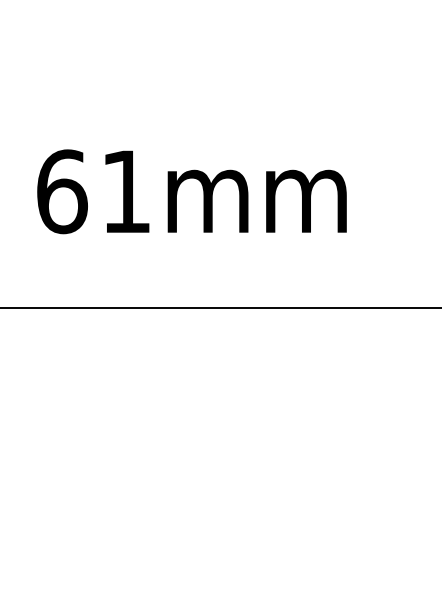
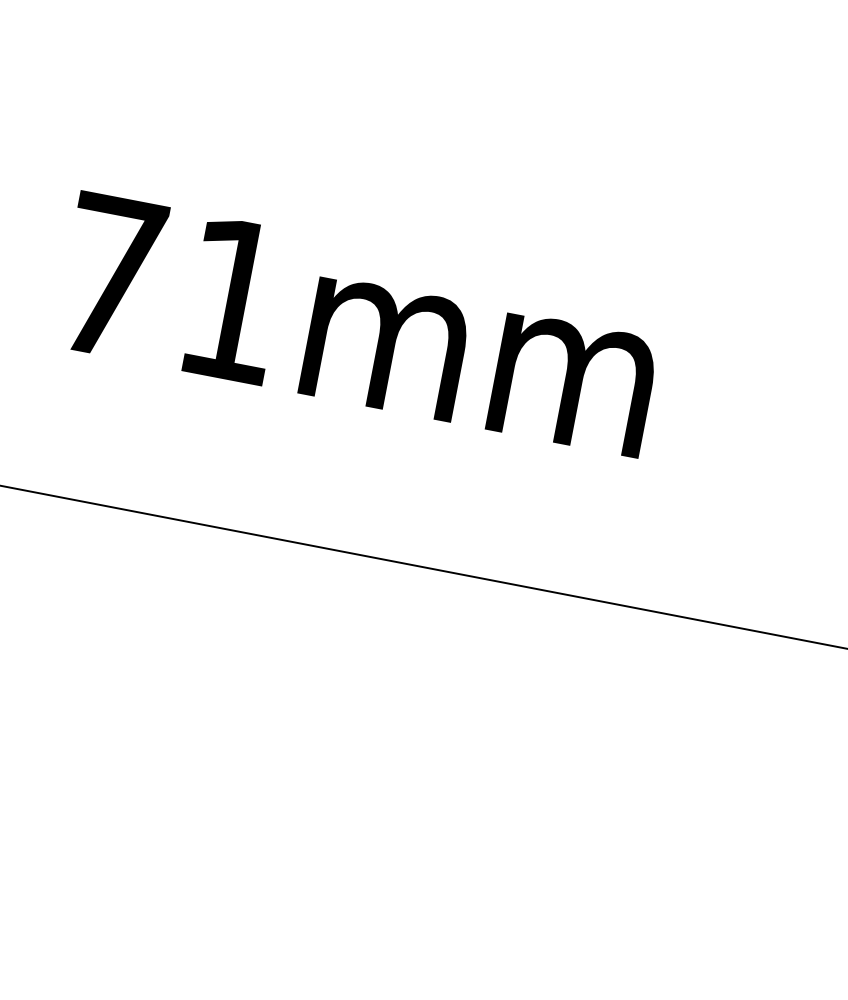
text: (62, 191) -> (111, 276), 61mm -> 71mm

